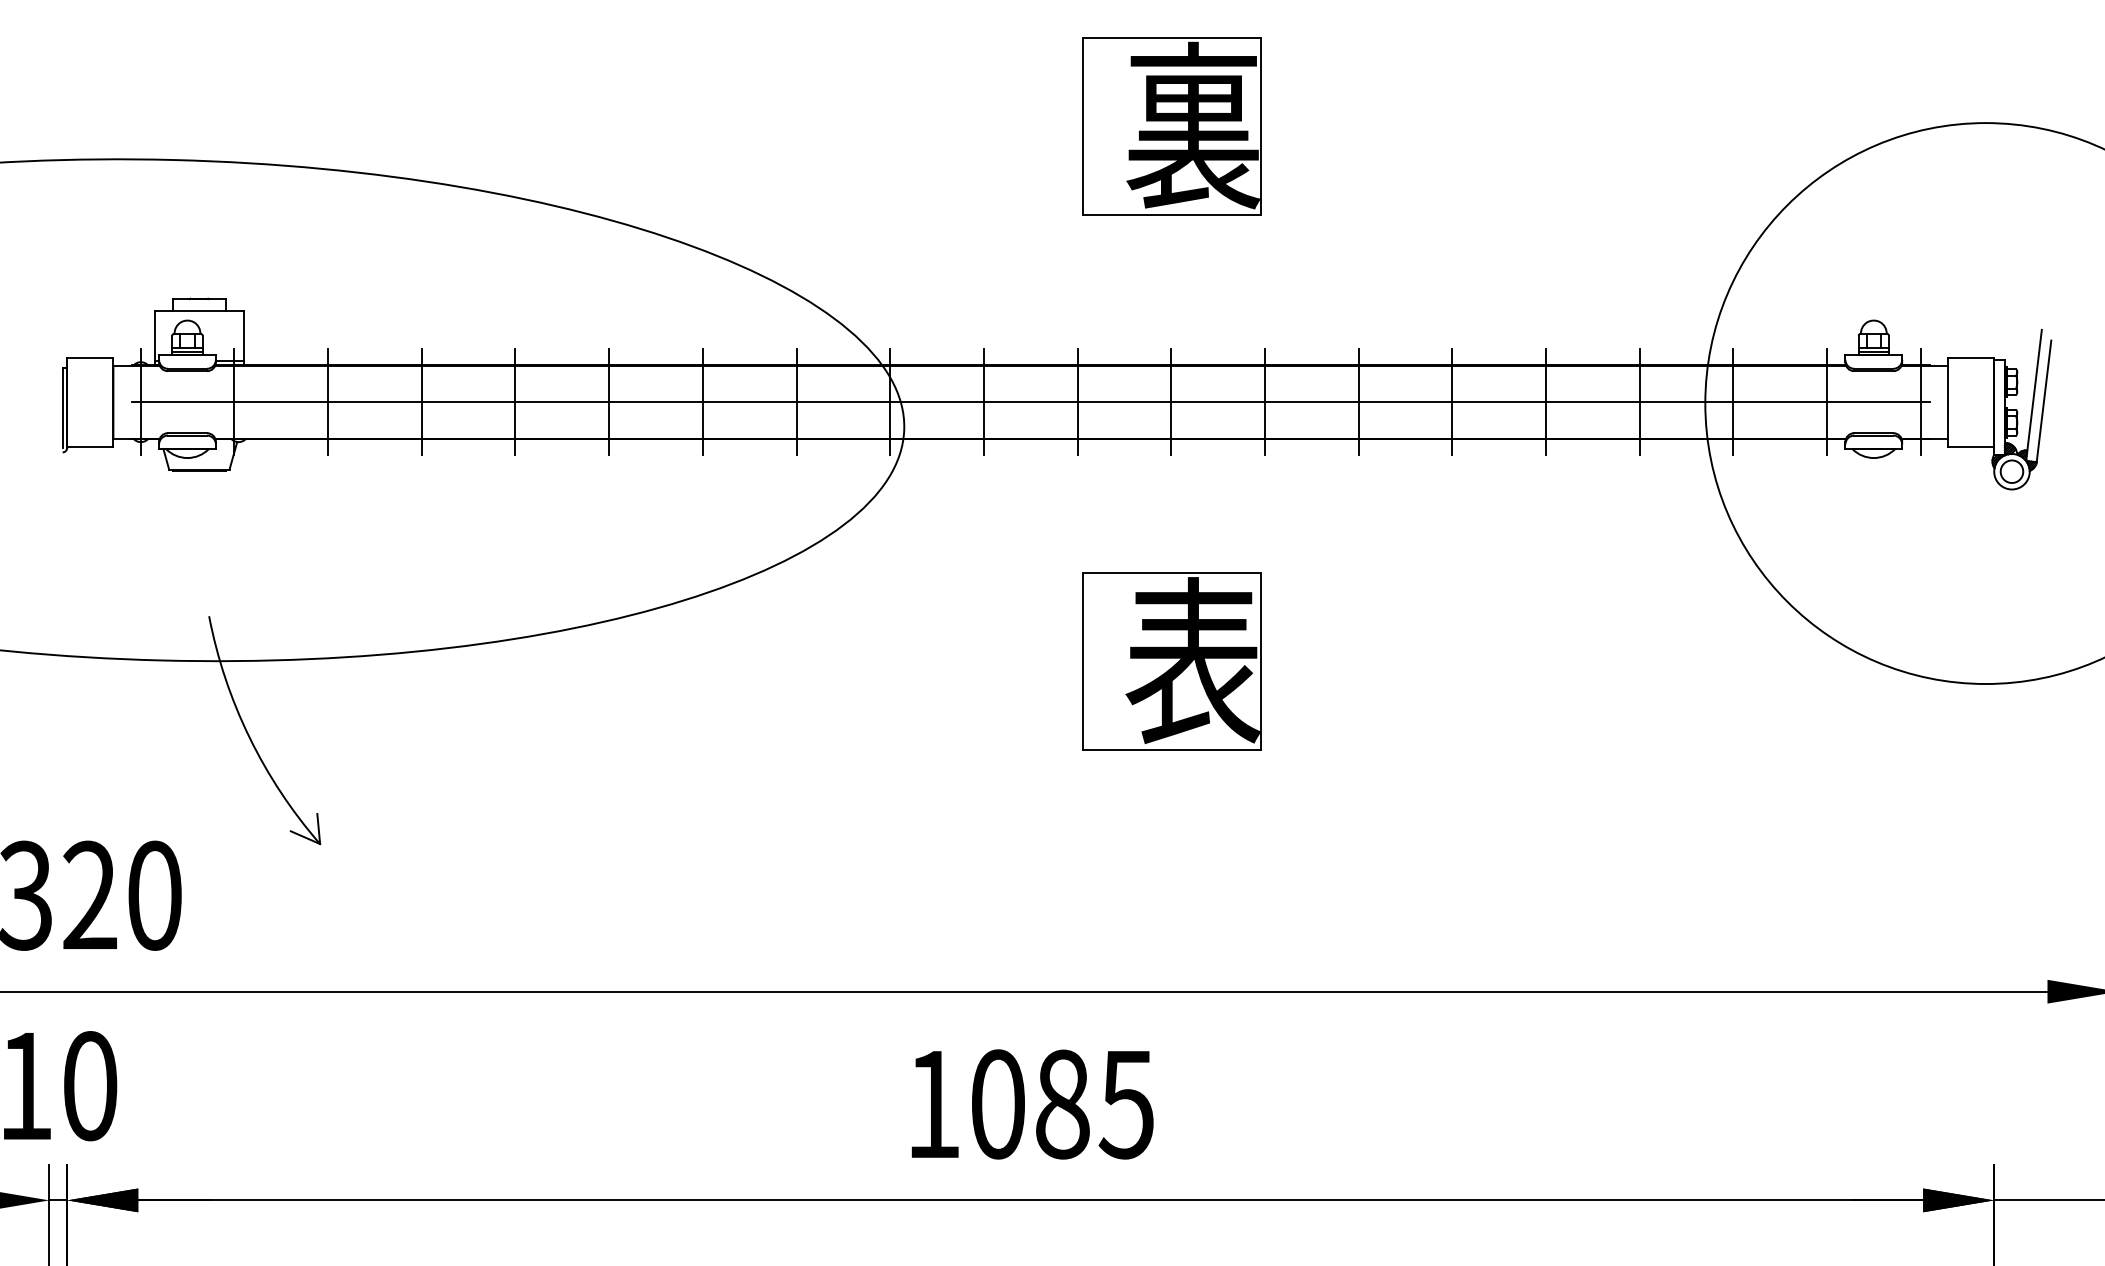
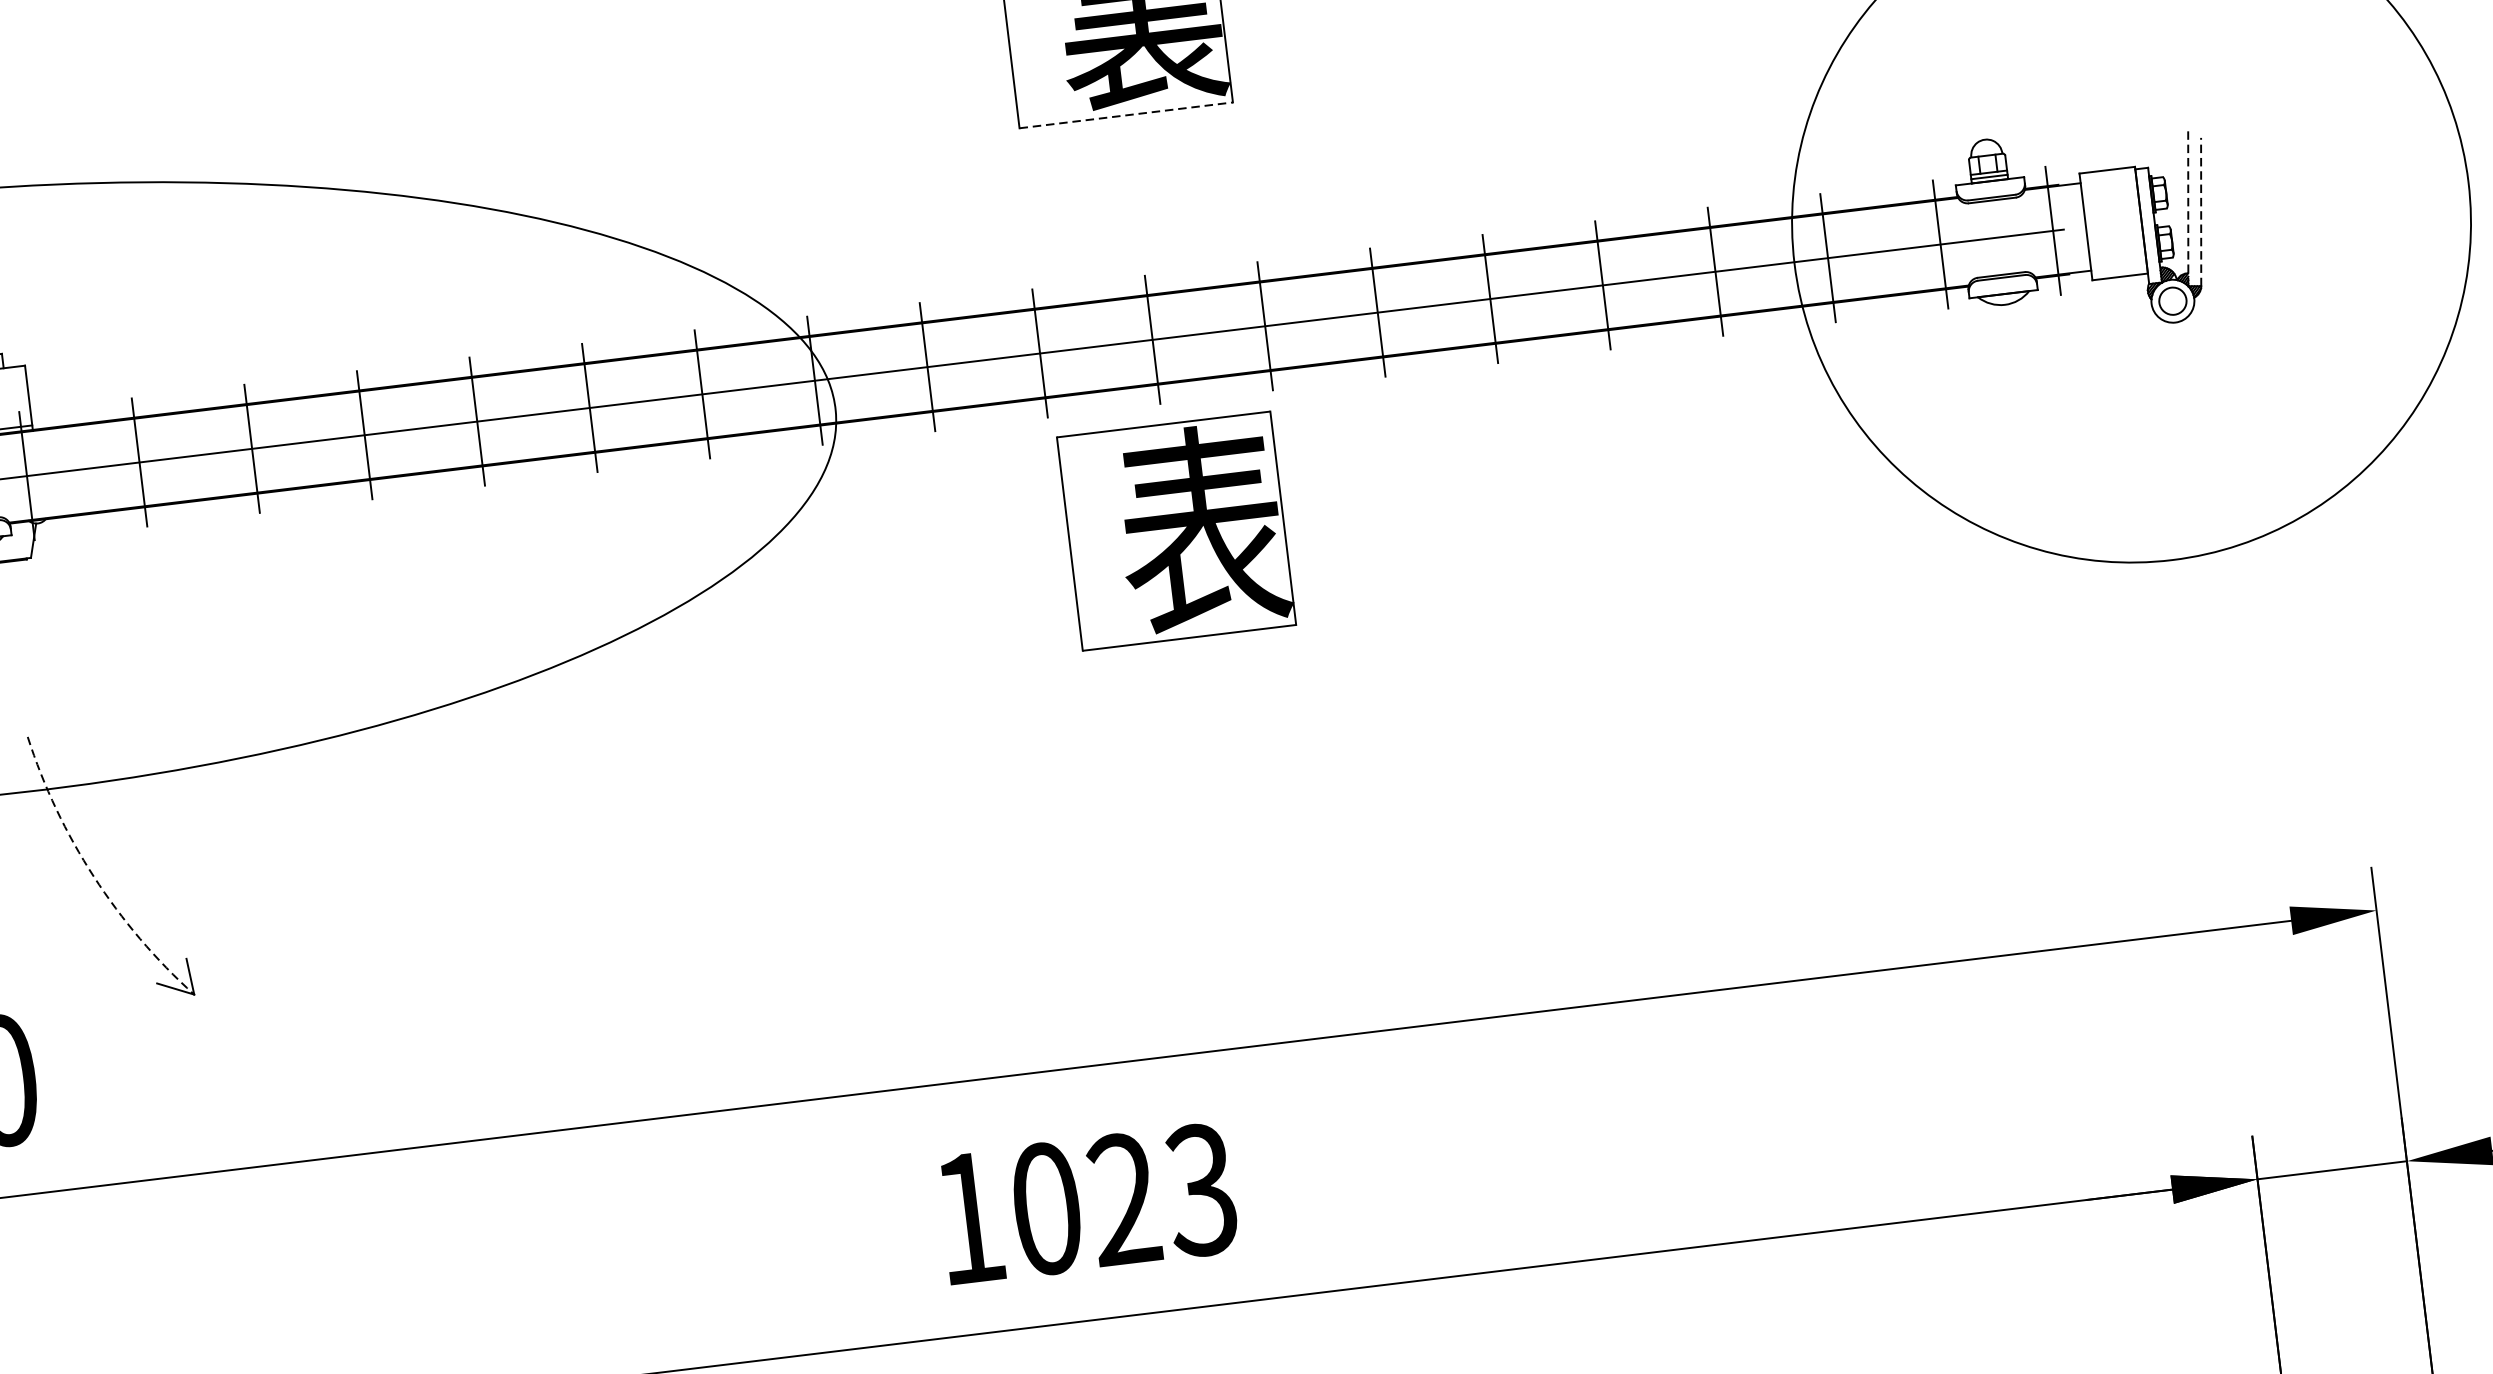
line: (1171, 215) -> (1125, 115), solid -> dashed
line: (2034, 394) -> (2188, 205), solid -> dashed
line: (2044, 400) -> (2201, 210), solid -> dashed
part: (1171, 661) -> (1176, 531), moved
arc: (249, 737) -> (93, 876), solid -> dashed
text: (1094, 1104) -> (1162, 1194), 1085 -> 1023

